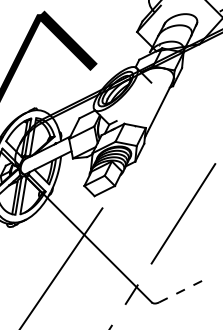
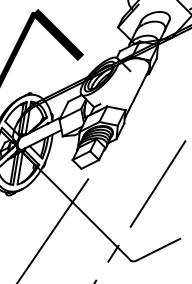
line: (185, 289) -> (159, 249), dashed -> solid

